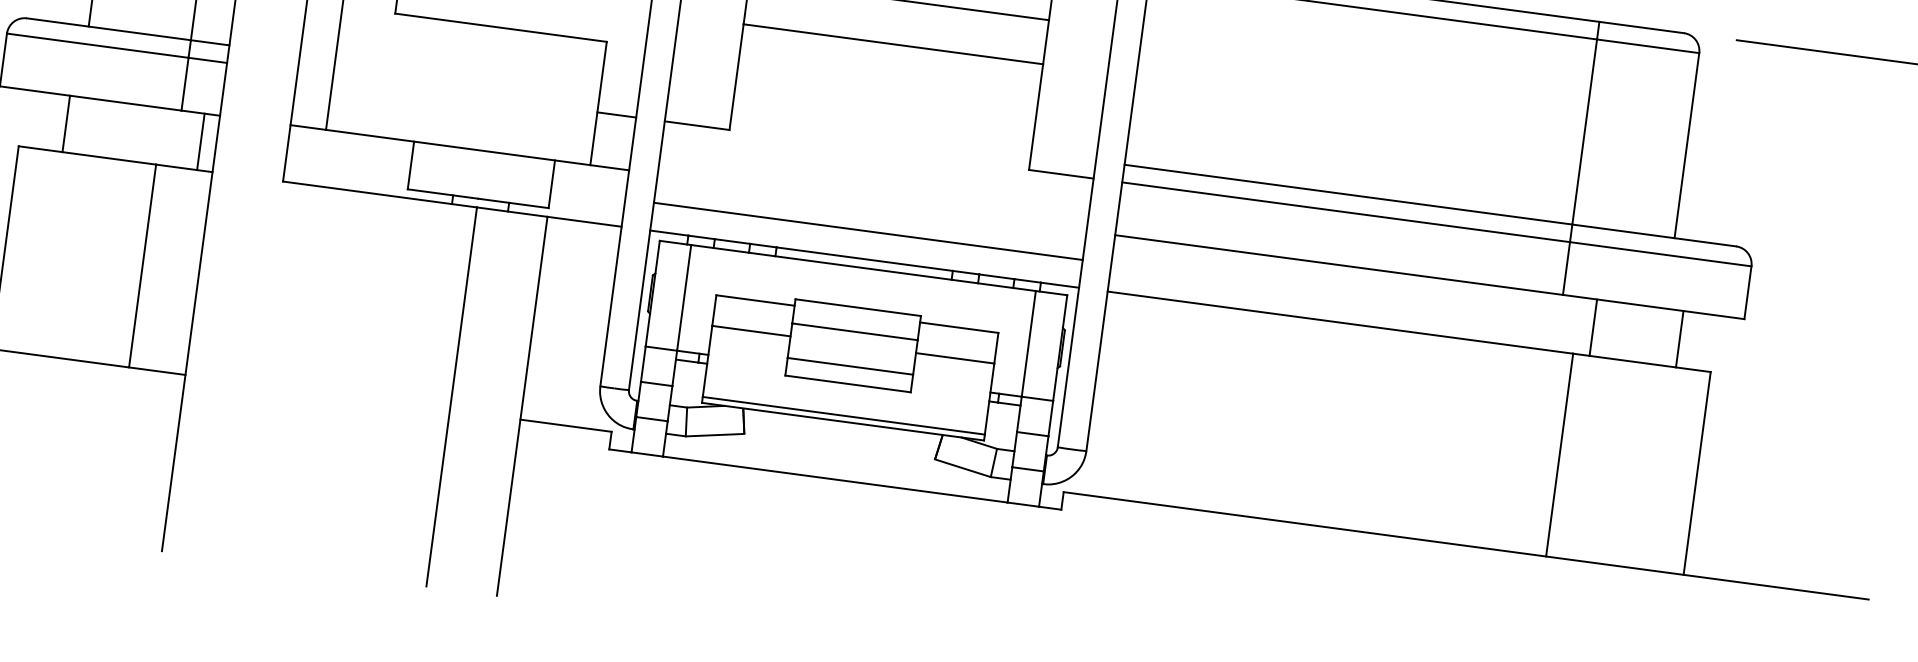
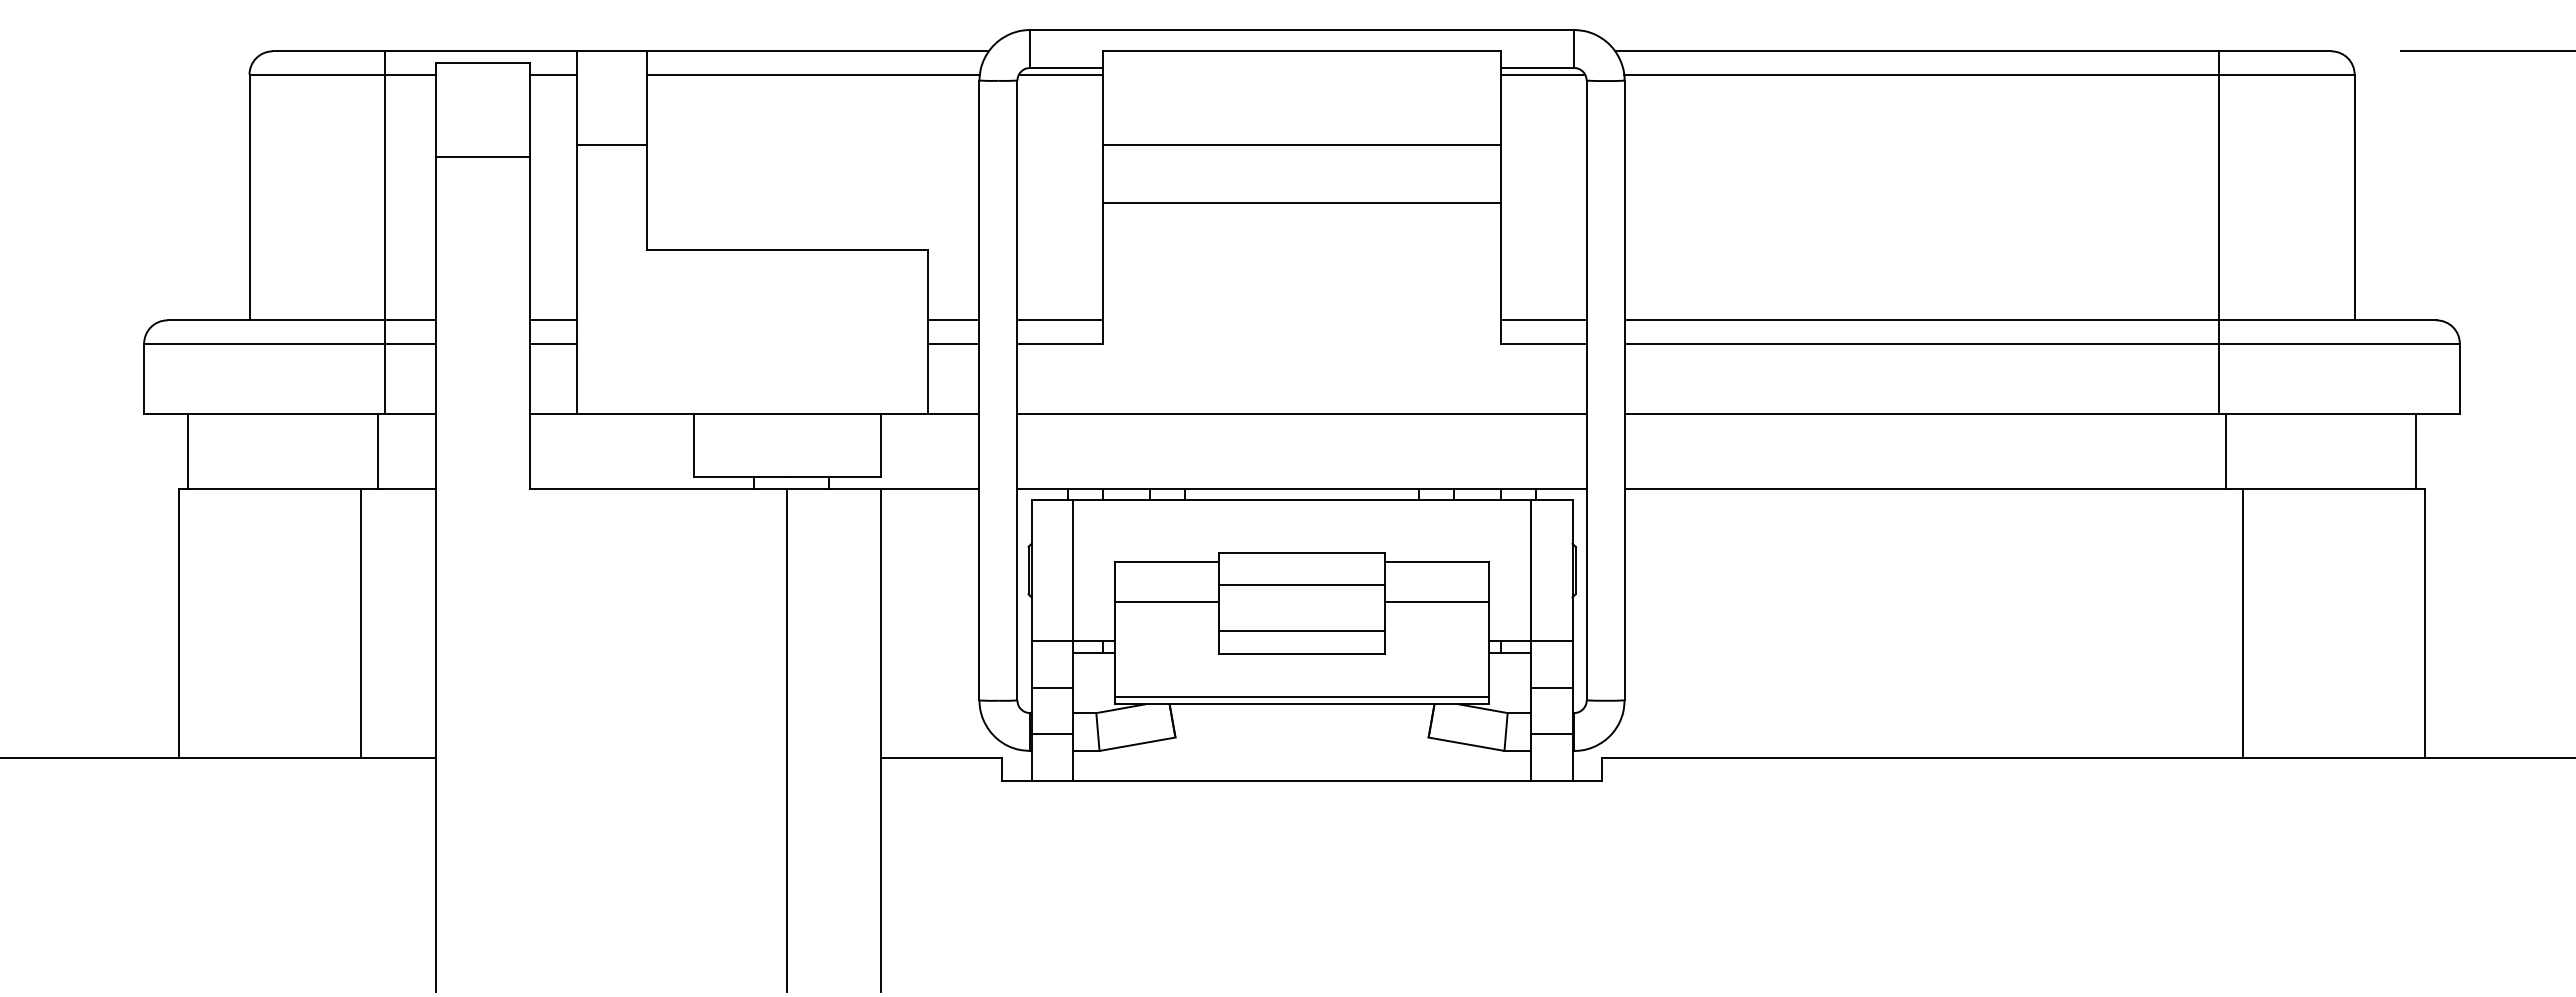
line: (317, 57) -> (553, 320), added
line: (315, 74) -> (553, 343), added
line: (619, 97) -> (953, 320), added
line: (699, 108) -> (1060, 320), added
line: (66, 123) -> (188, 450), moved
line: (200, 141) -> (377, 450), moved
line: (1063, 156) -> (1543, 320), added
line: (868, 231) -> (1301, 413), moved
line: (1593, 327) -> (2226, 450), moved
line: (1679, 338) -> (2415, 450), moved

